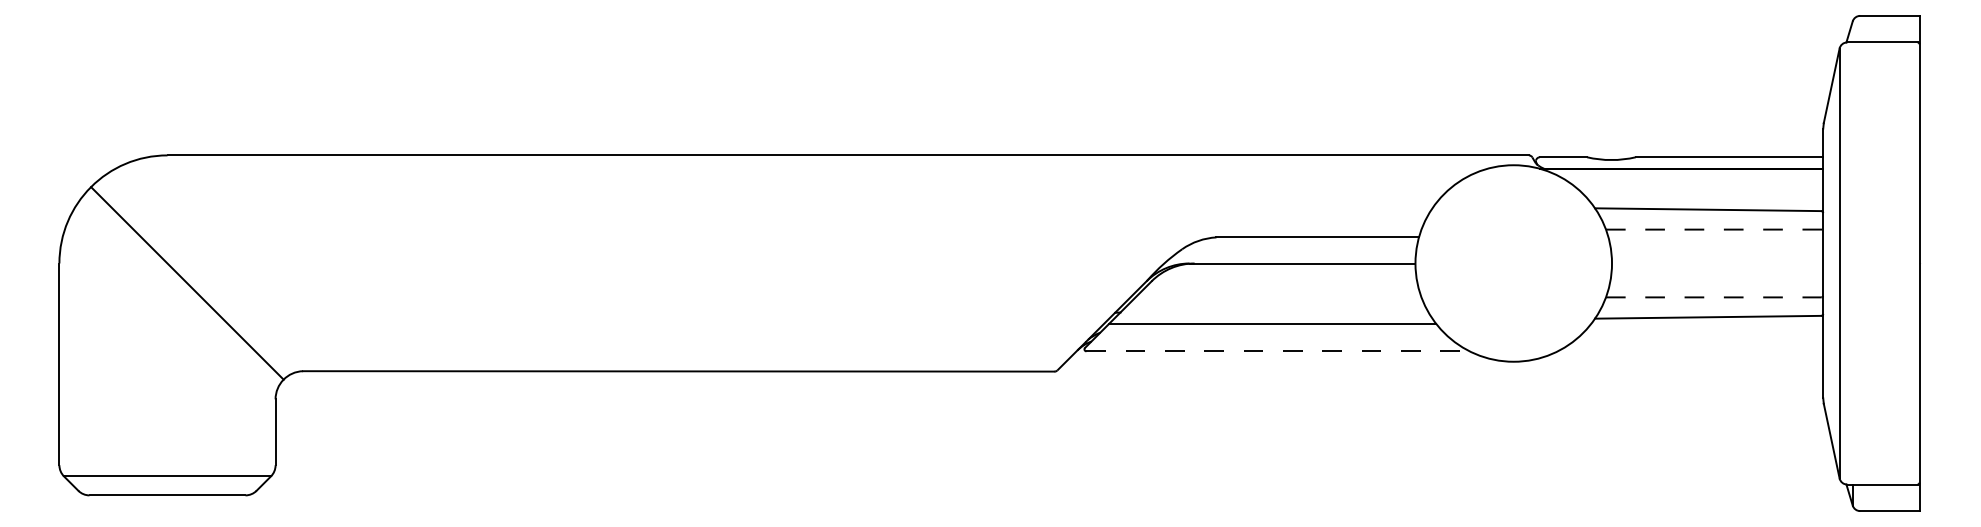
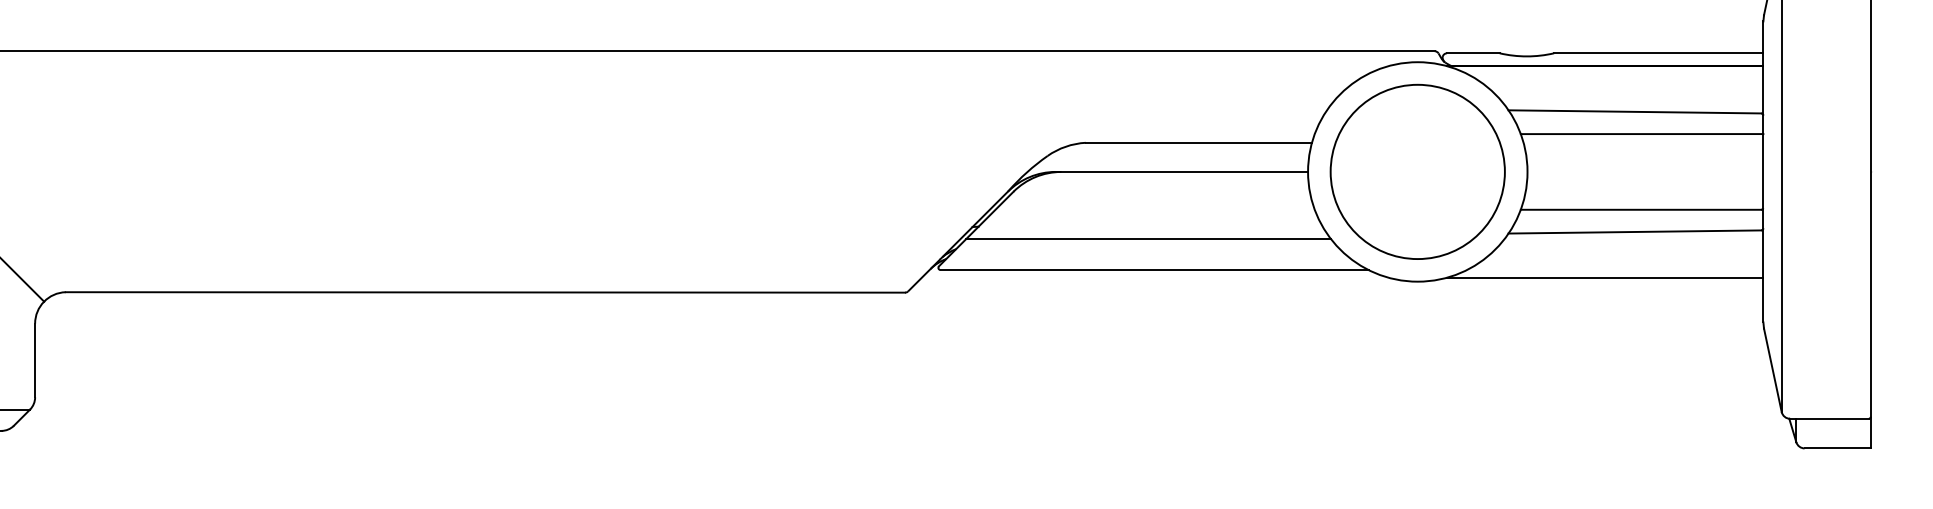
line: (1714, 229) -> (1641, 133), dashed -> solid
circle: (1513, 263) -> (1417, 171), added
line: (1713, 297) -> (1640, 209), dashed -> solid
line: (1278, 351) -> (1155, 270), dashed -> solid
line: (1681, 358) -> (1605, 278), added

